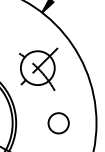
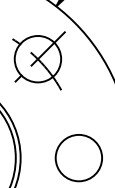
part: (38, 68) -> (38, 59), moved
circle: (58, 123) -> (78, 158), size x1.67

